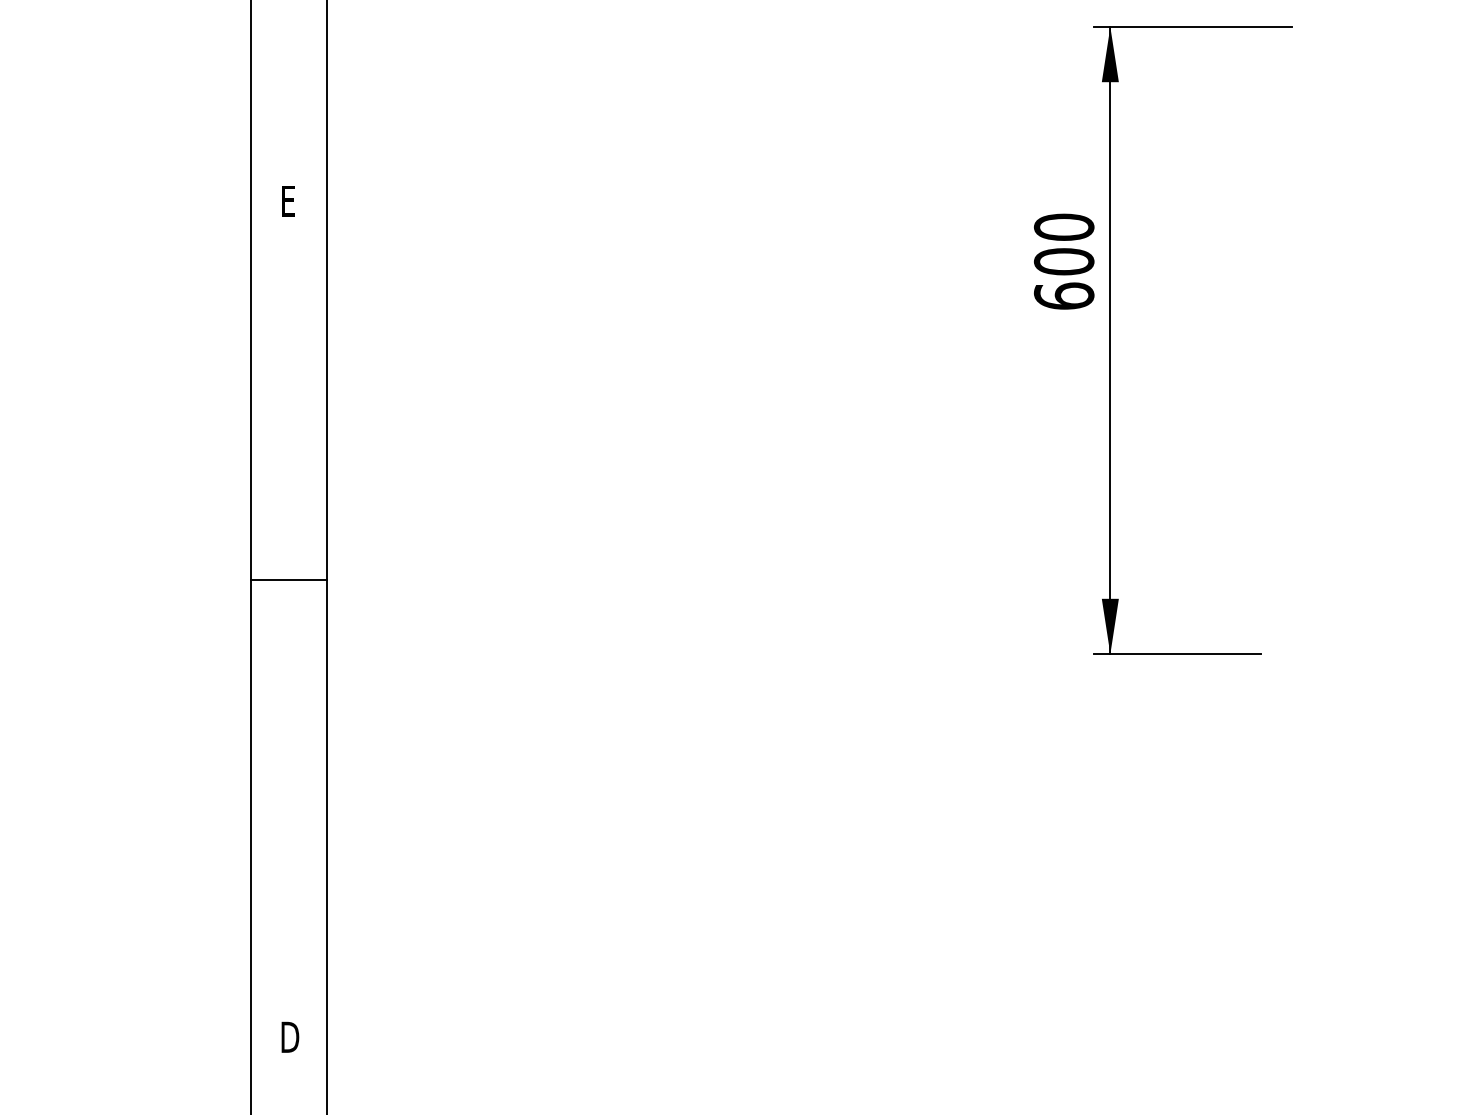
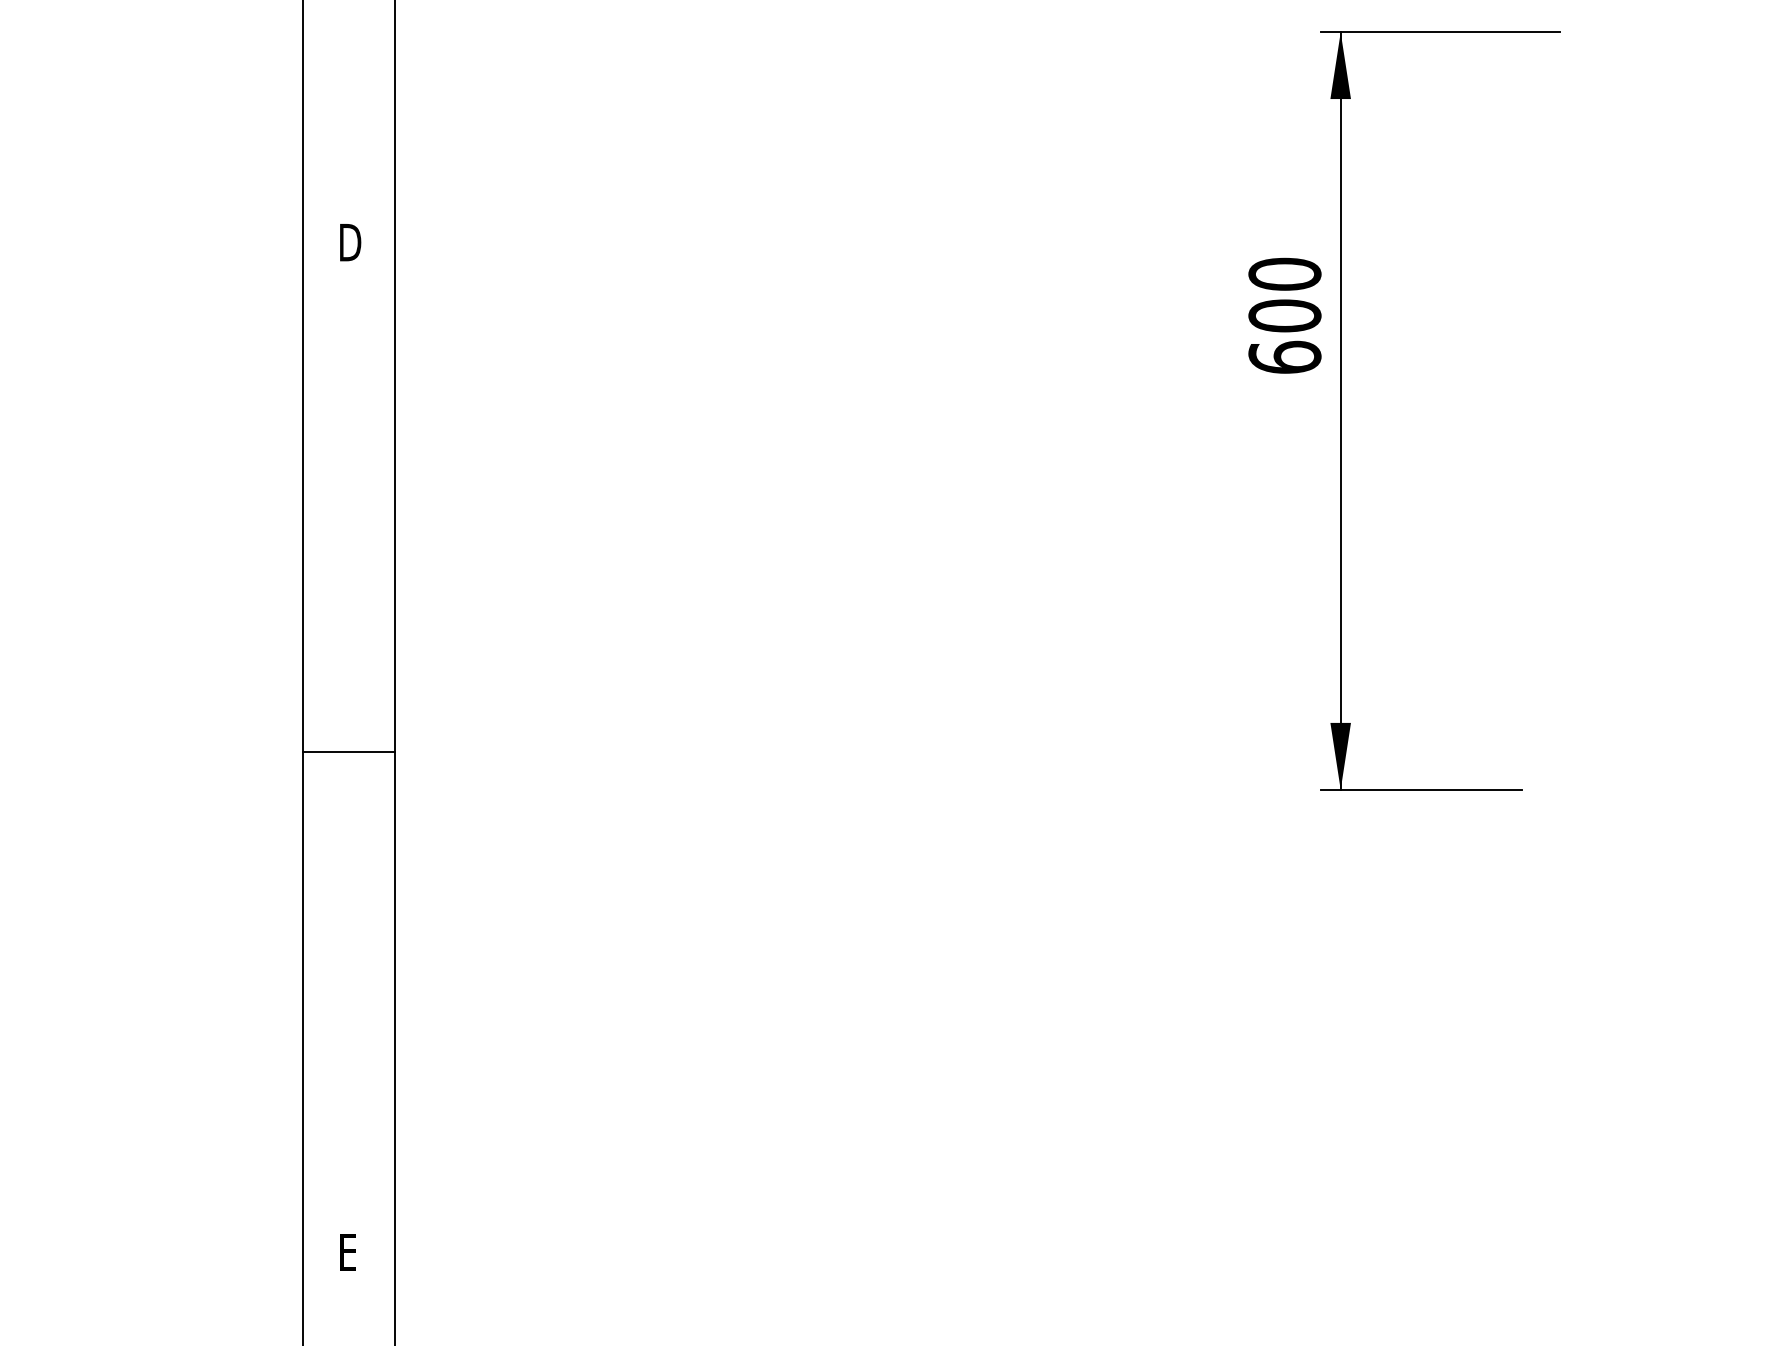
text: (290, 200) -> (350, 241), E -> D
line: (289, 580) -> (349, 752), moved
text: (290, 1036) -> (350, 1251), D -> E

